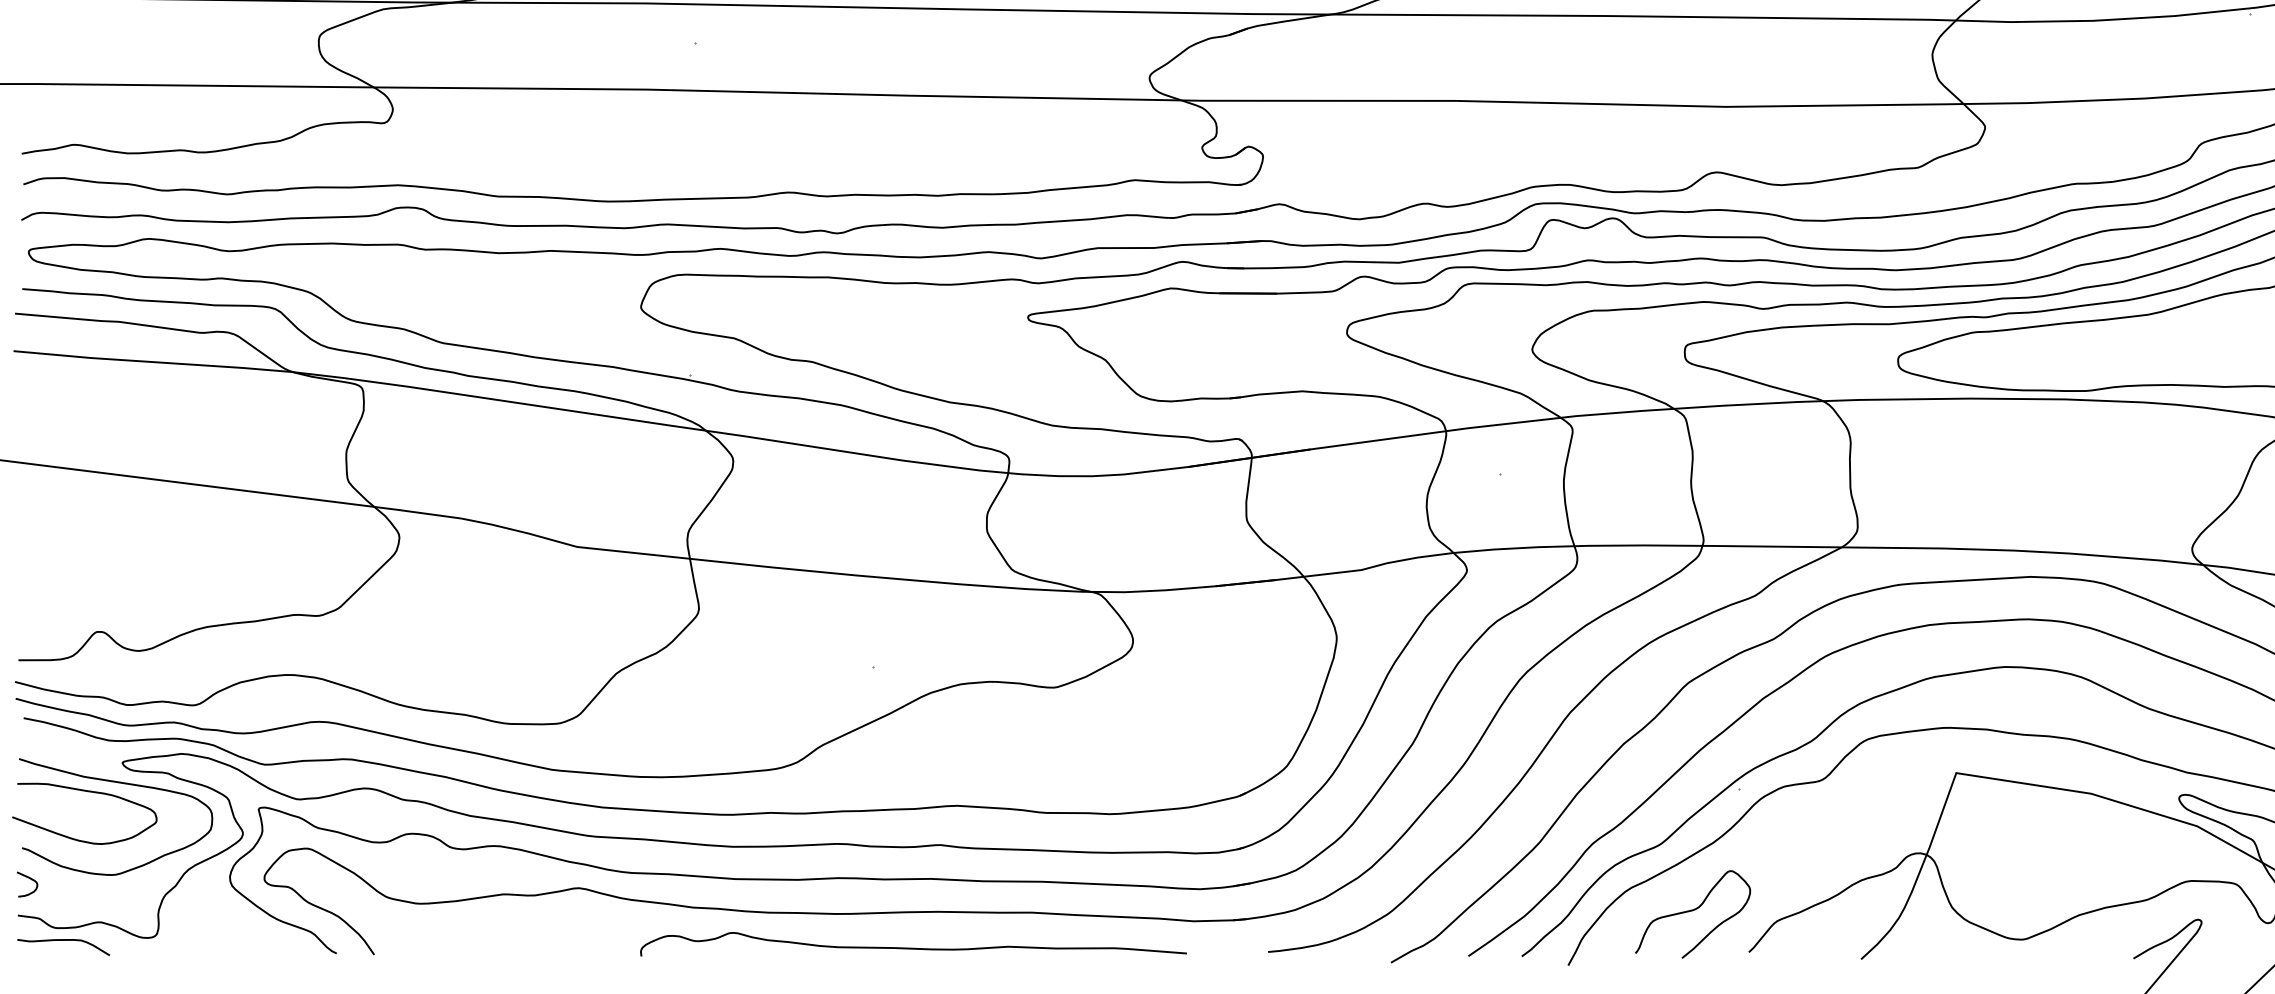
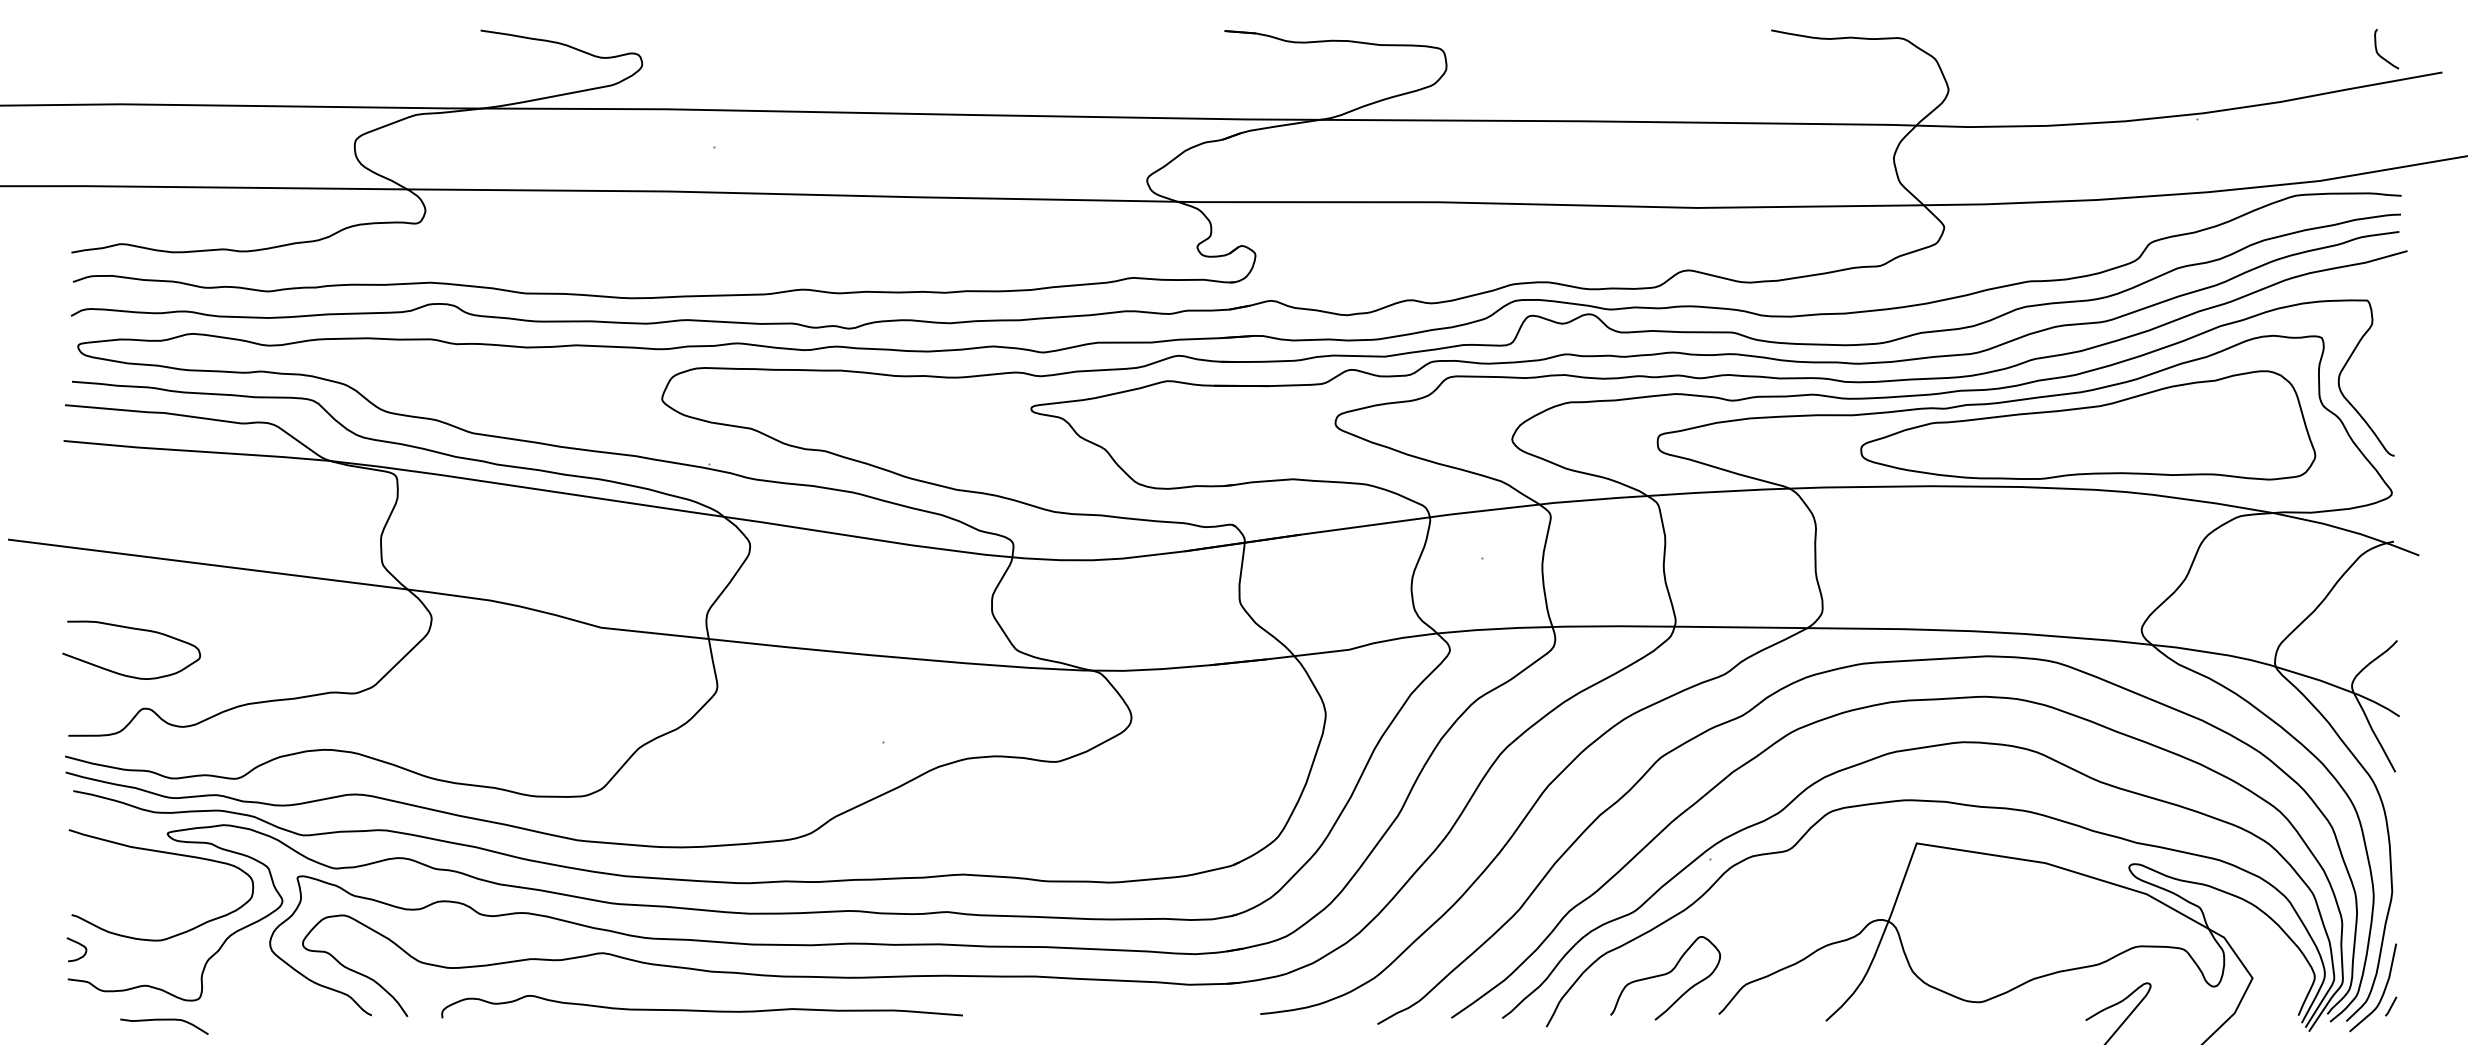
curve: (84, 792) -> (131, 629), moved
curve: (63, 940) -> (164, 1020), moved
curve: (912, 948) -> (701, 1010), moved

